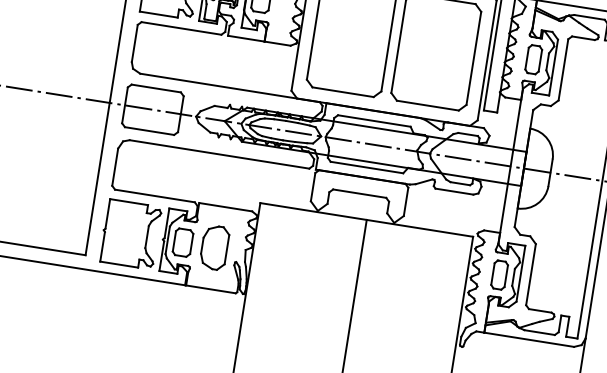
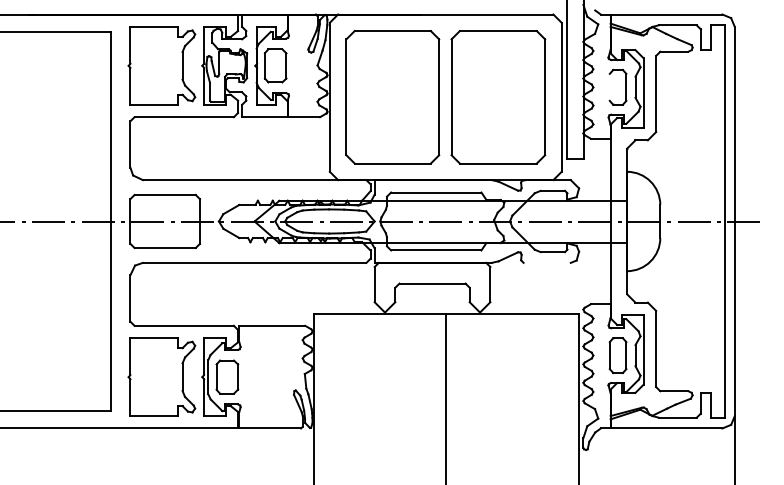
line: (526, 57) -> (609, 86), removed
line: (453, 191) -> (546, 262), removed
part: (214, 247) -> (266, 376), removed

